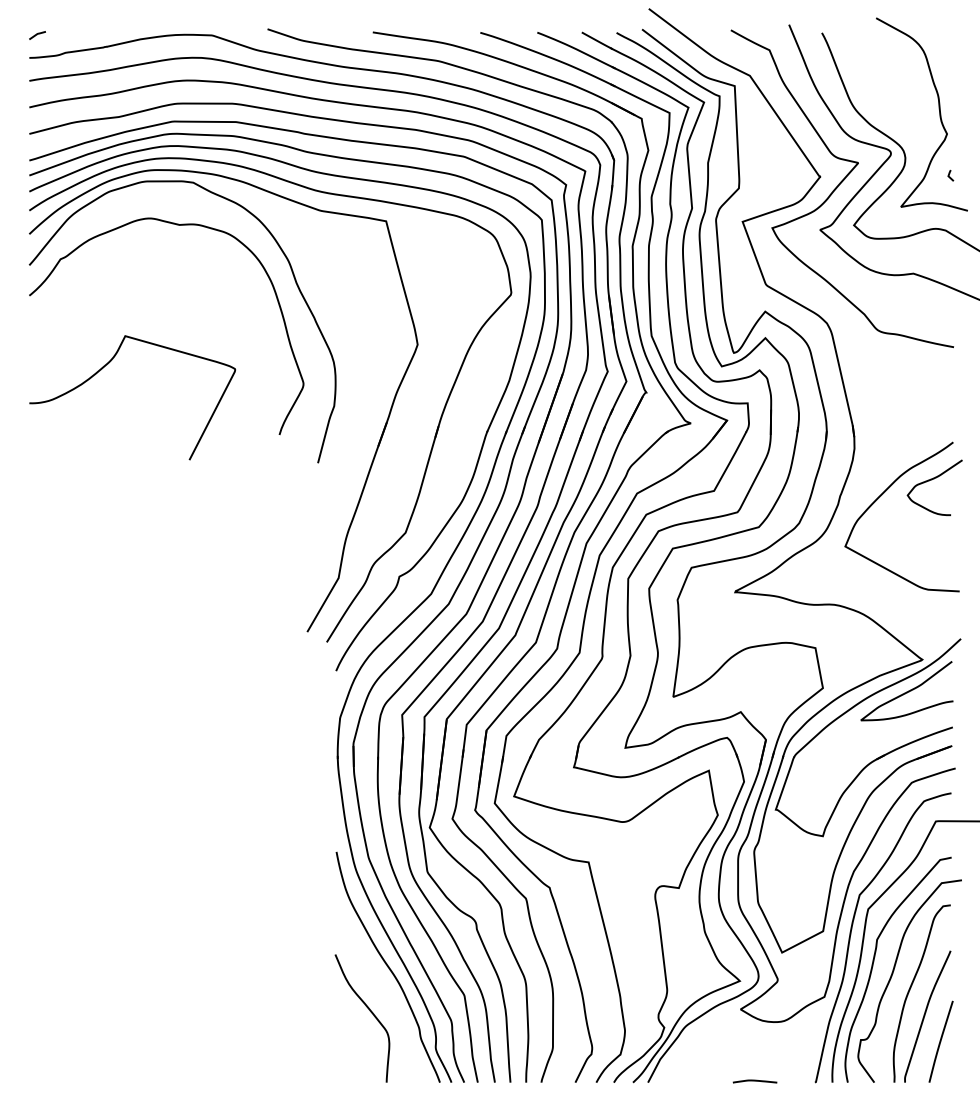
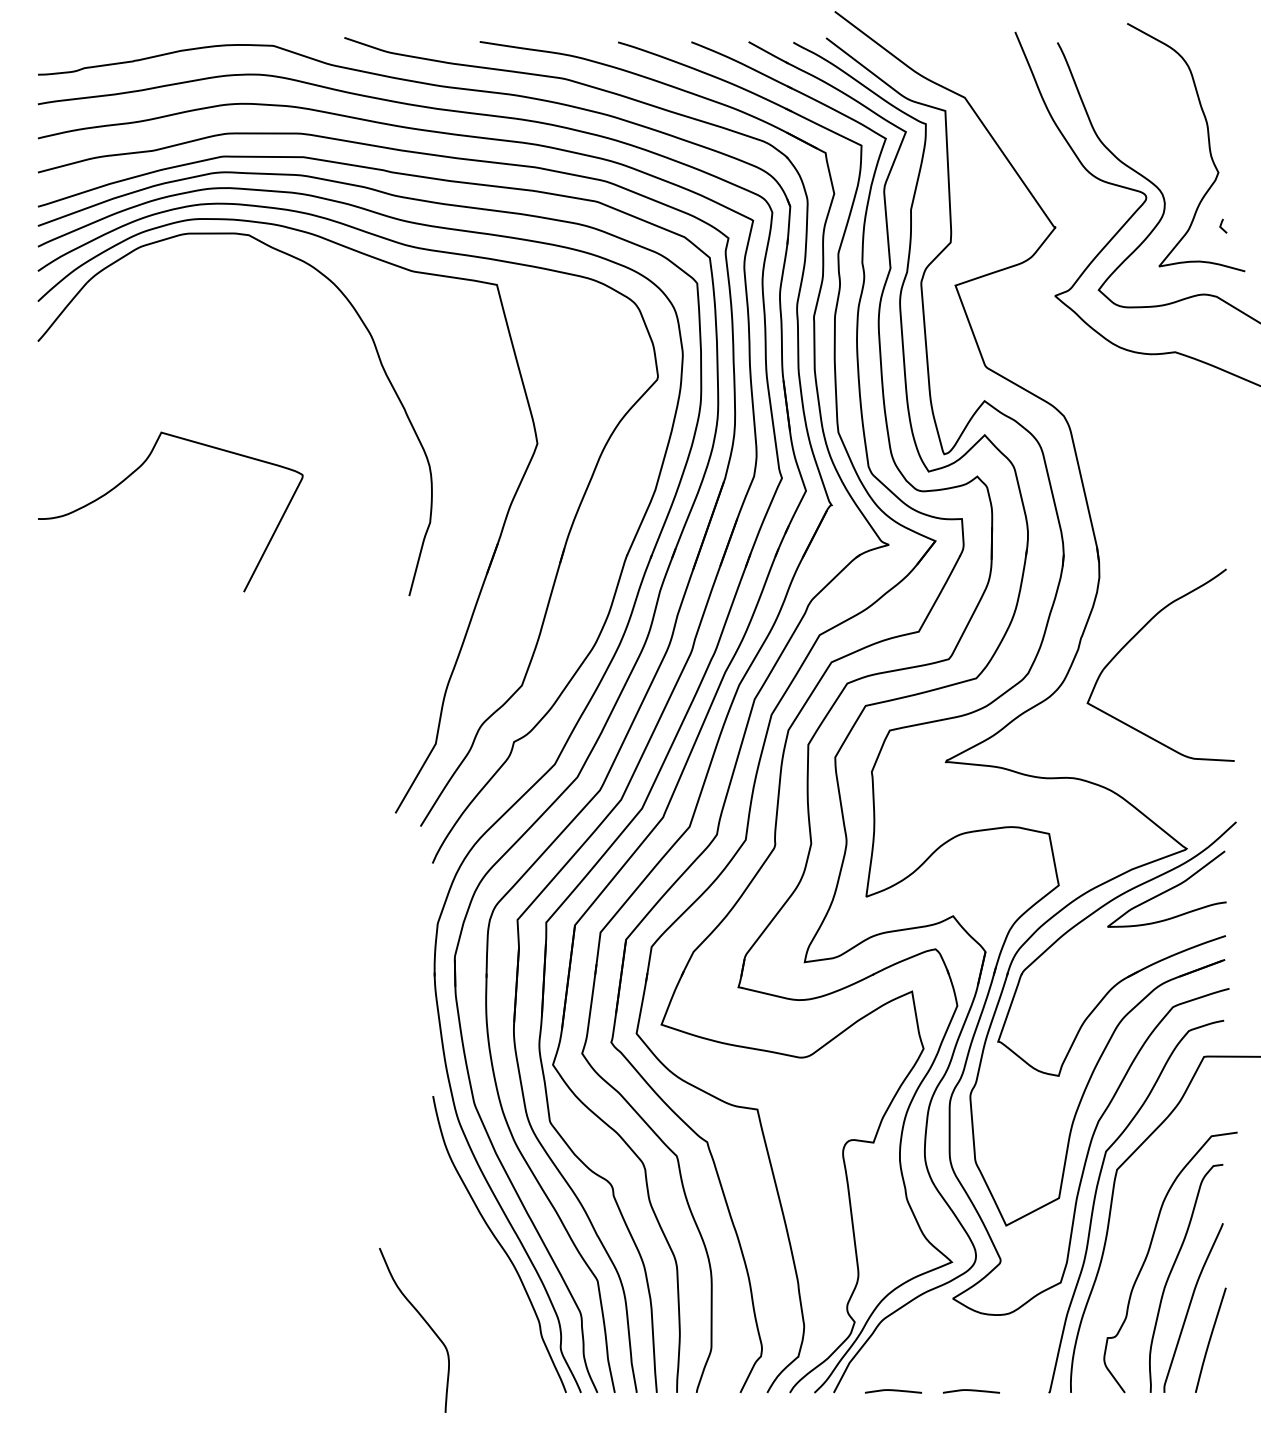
curve: (37, 34) -> (48, 44), removed
curve: (839, 185) -> (1080, 238), removed
curve: (178, 225) -> (229, 290), removed
curve: (933, 479) -> (1200, 617), removed
curve: (873, 966) -> (1123, 1243), removed
curve: (369, 1010) -> (423, 1320), moved
curve: (693, 1081) -> (892, 1391), added

